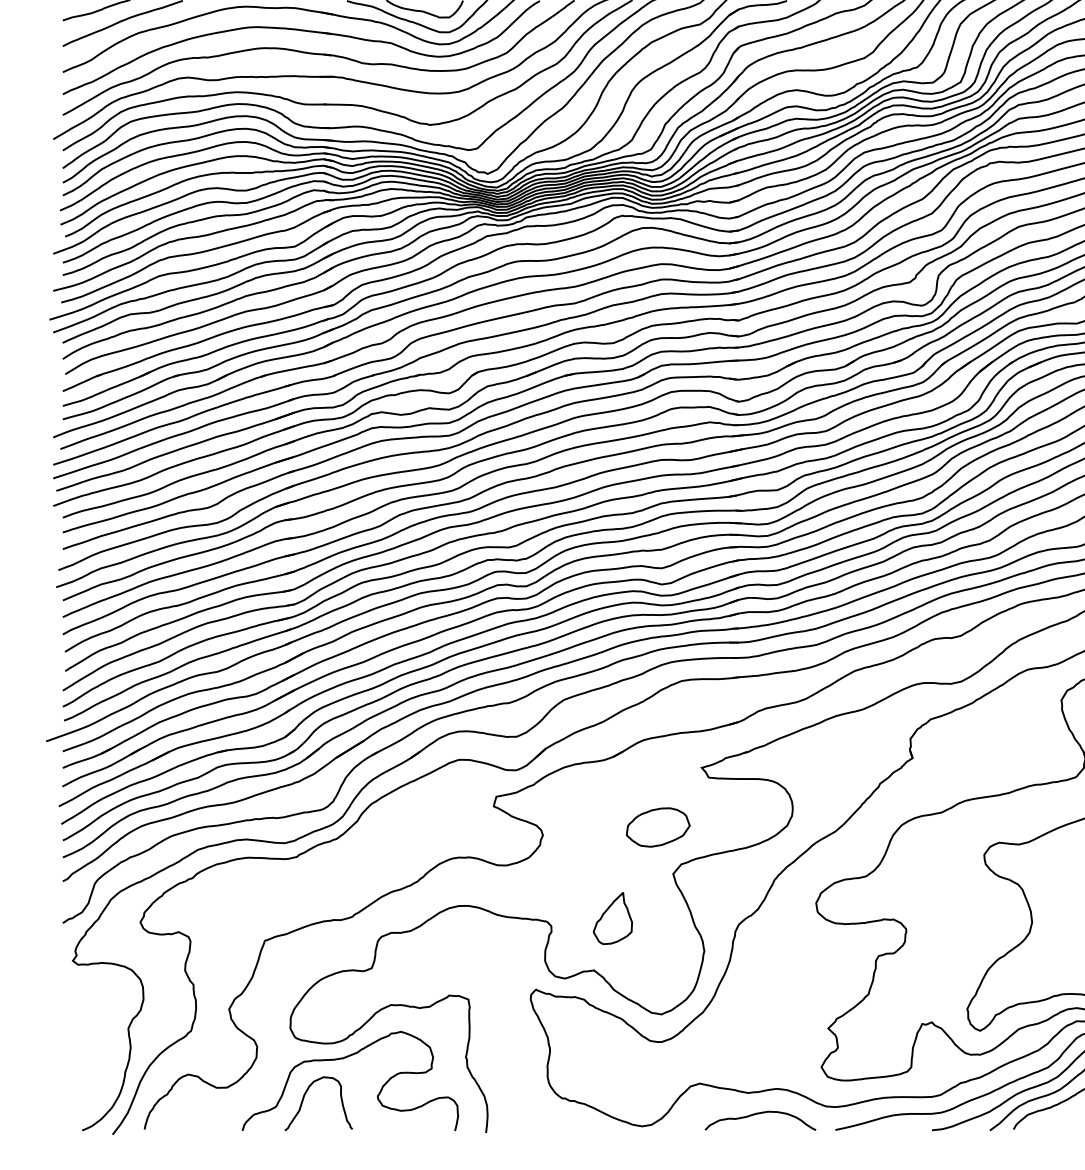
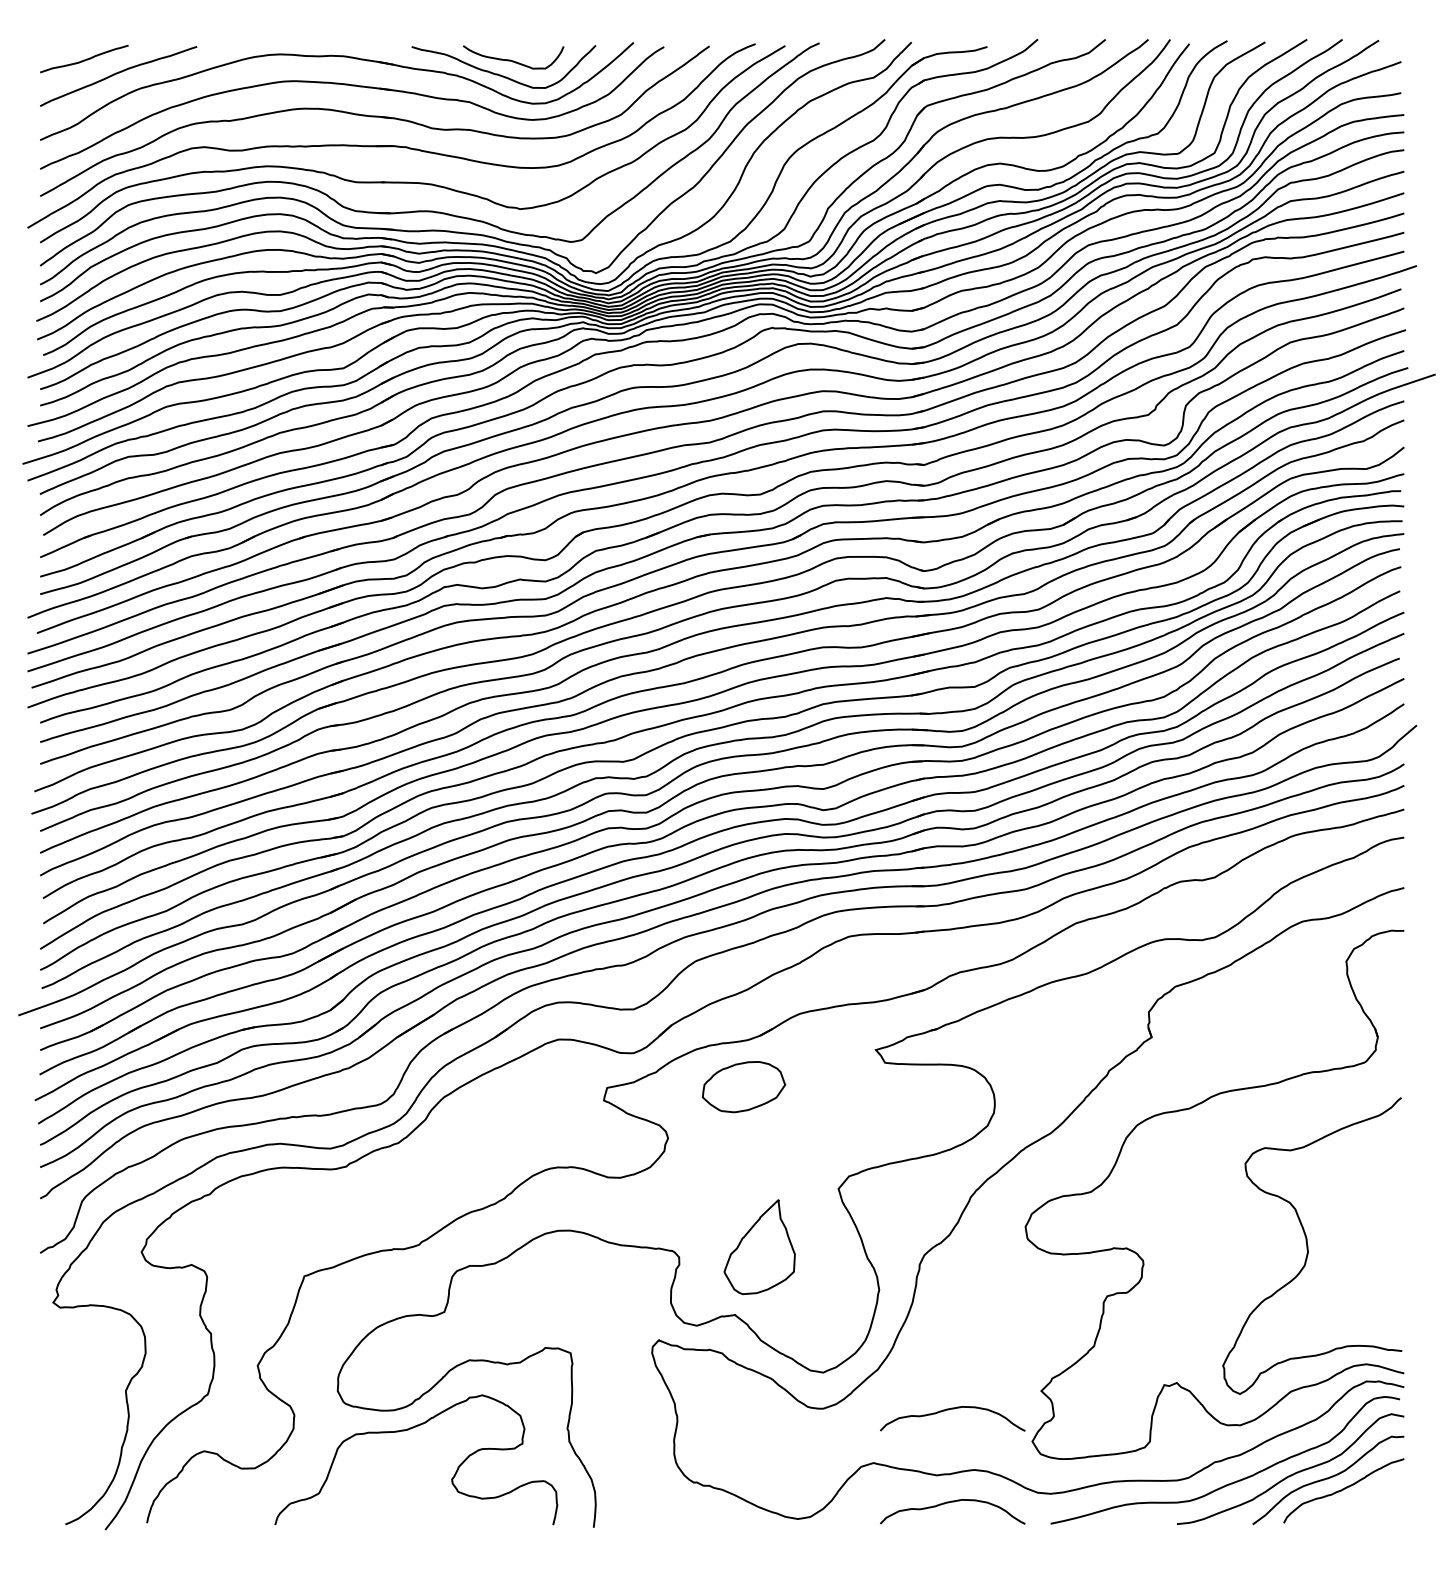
part: (658, 827) -> (744, 1087), moved
part: (612, 918) -> (759, 1246), size x1.4
curve: (757, 1043) -> (948, 1410), added
curve: (303, 1099) -> (355, 1483), removed

